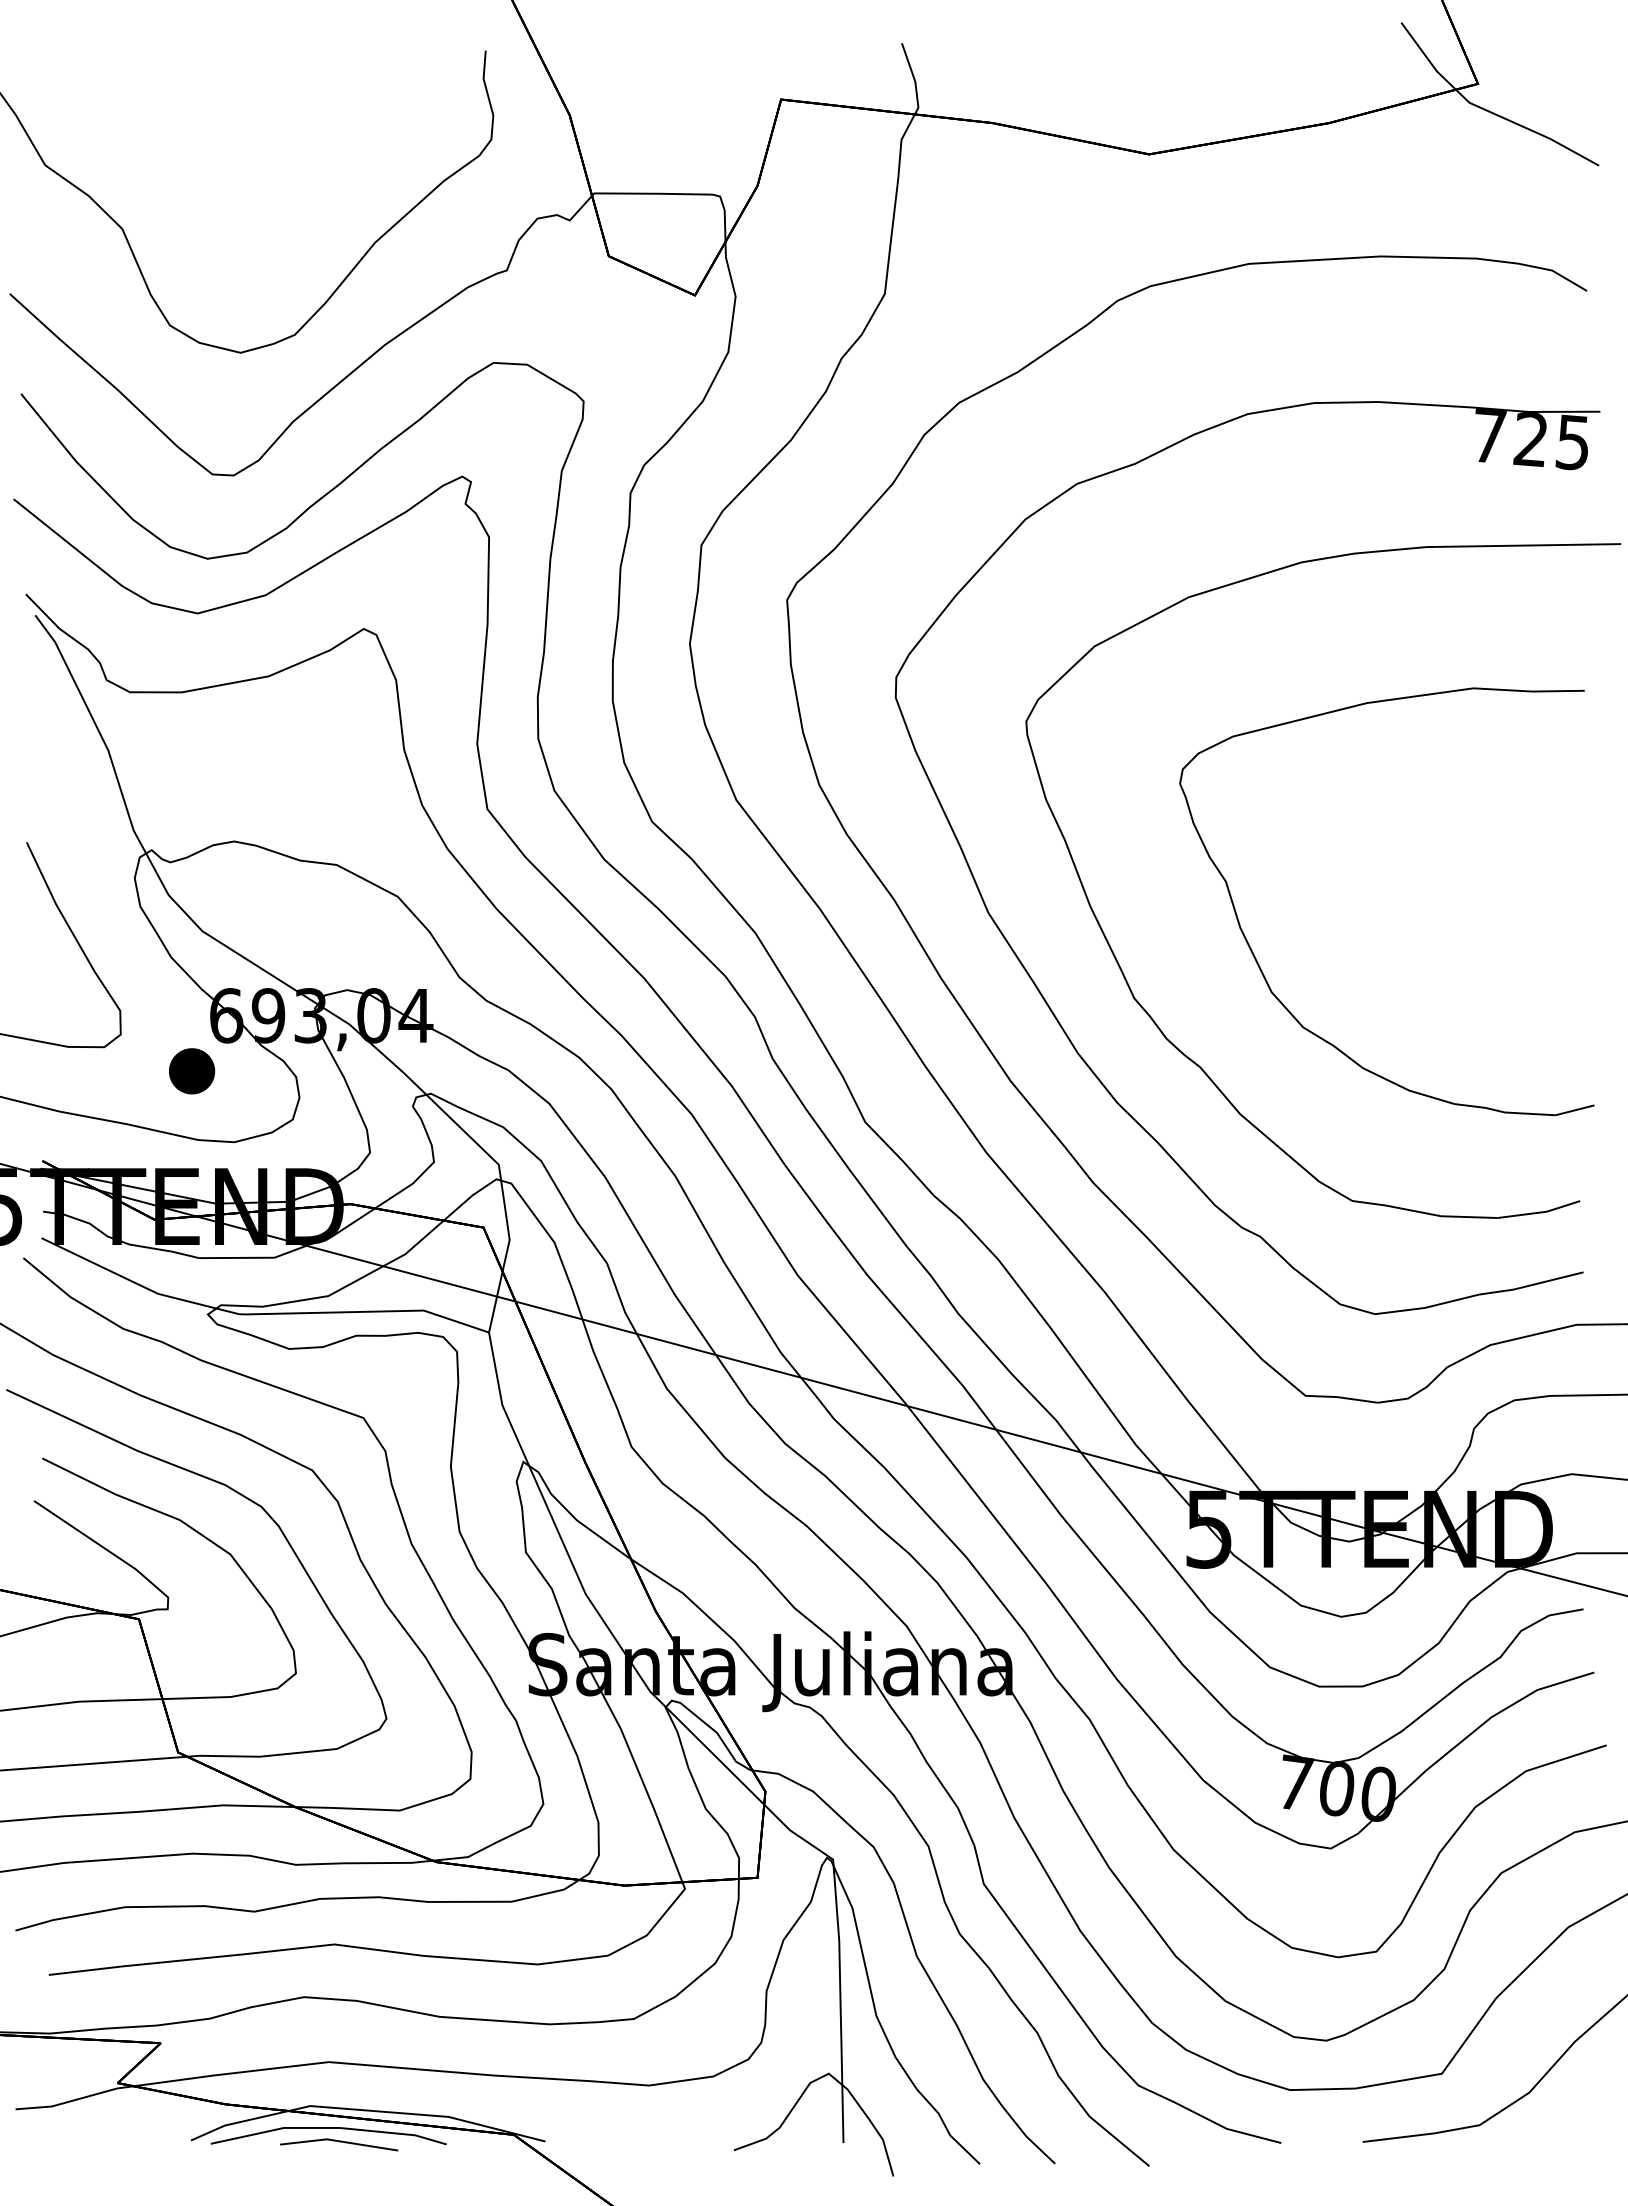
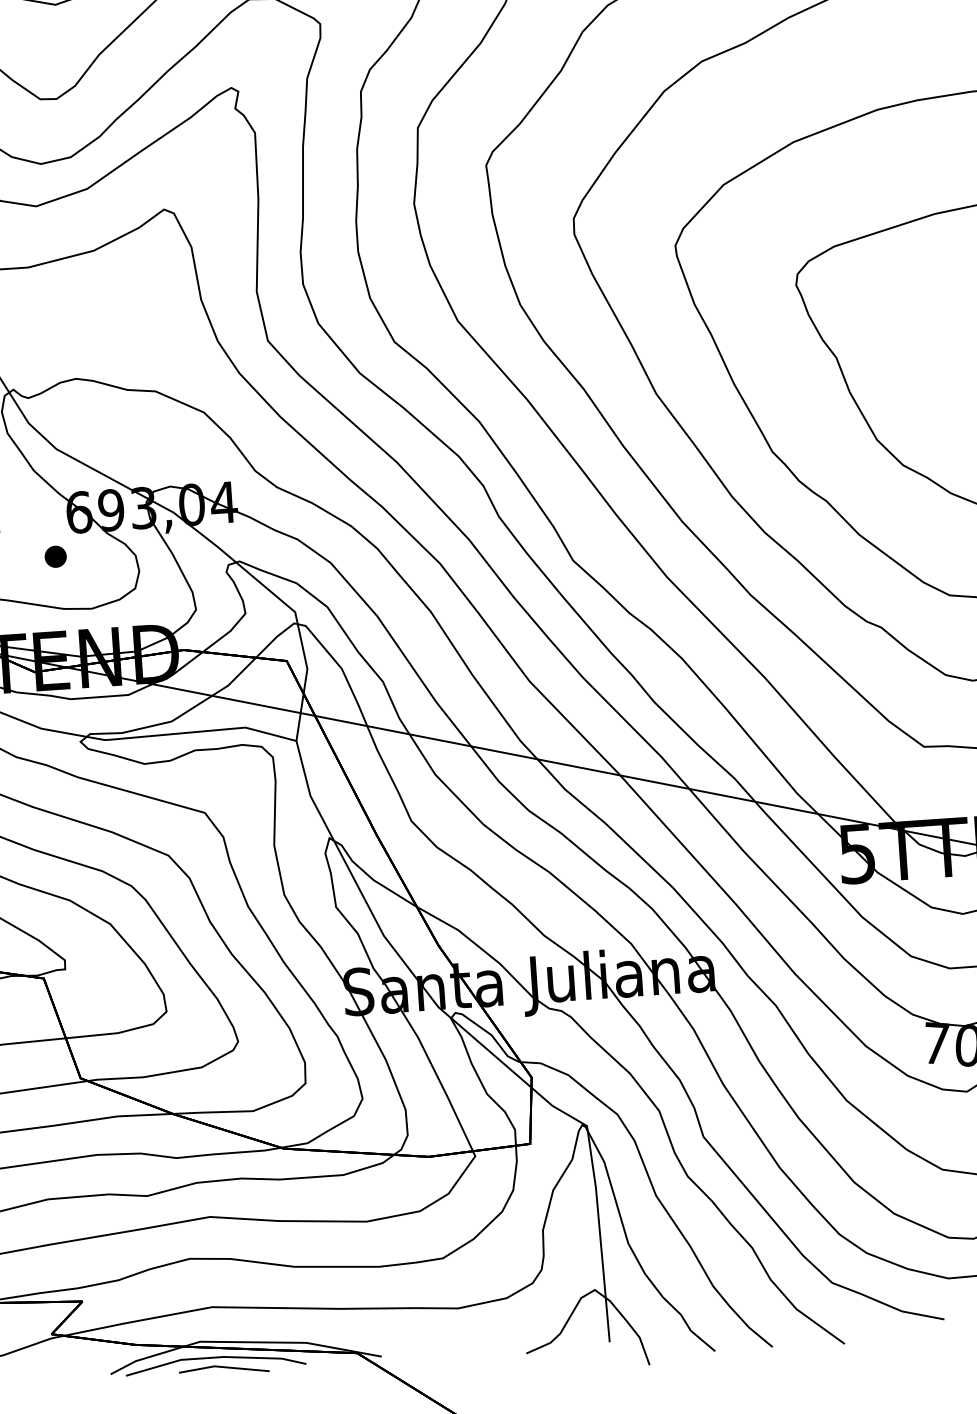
part: (191, 1071) -> (55, 556), size x0.62

